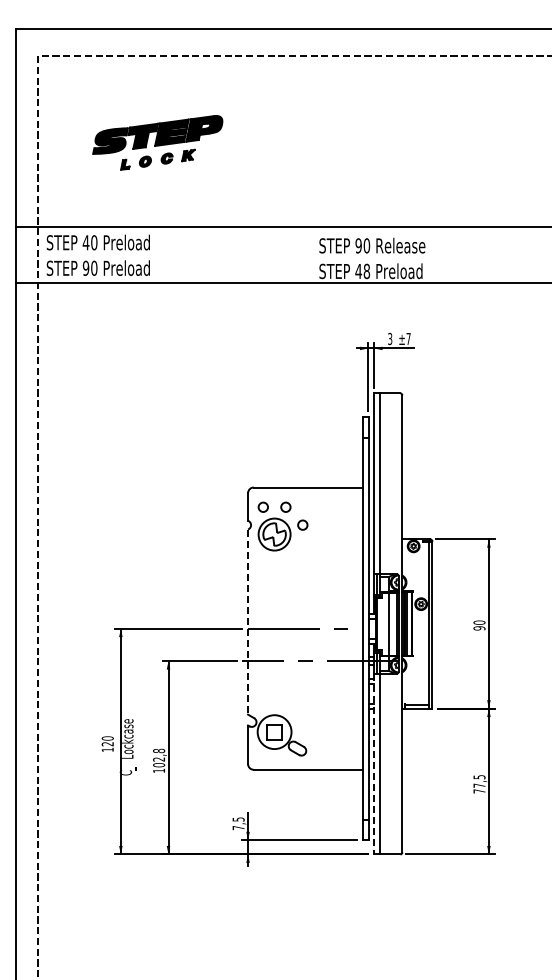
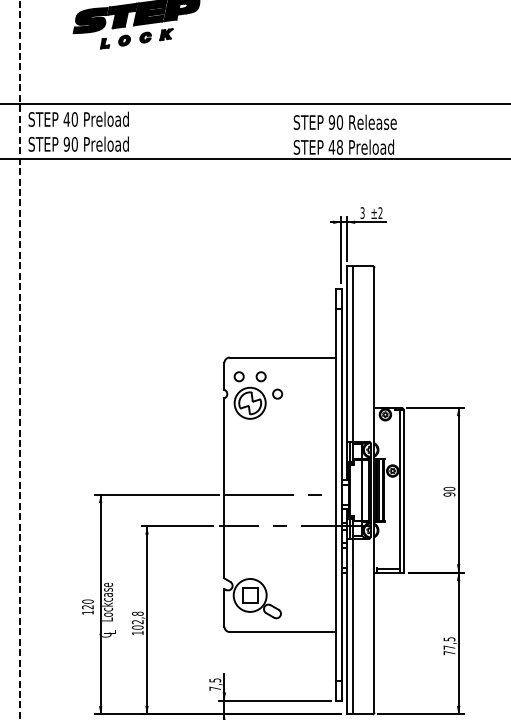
text: (408, 338) -> (380, 212), ±7 -> ±2
line: (248, 622) -> (224, 488), dashed -> solid
line: (374, 764) -> (347, 626), dashed -> solid

